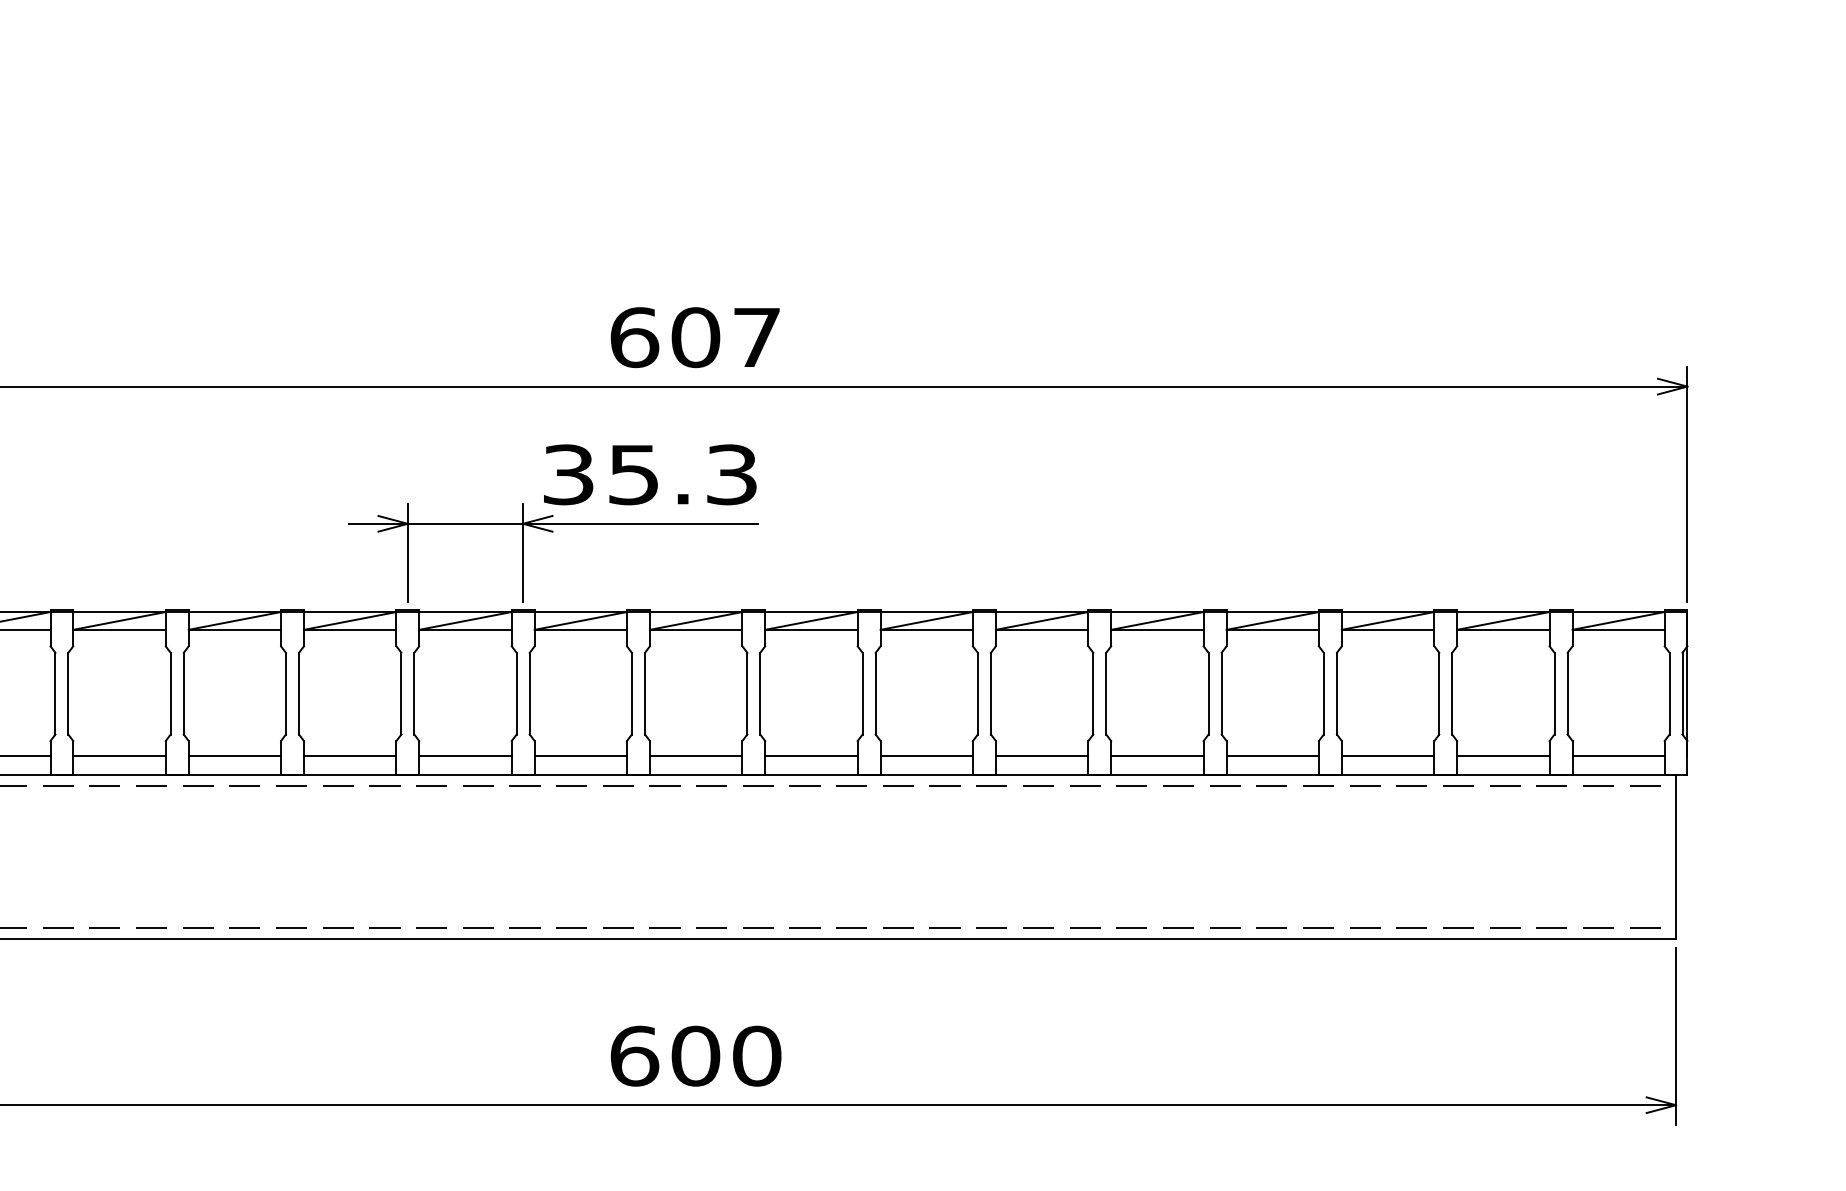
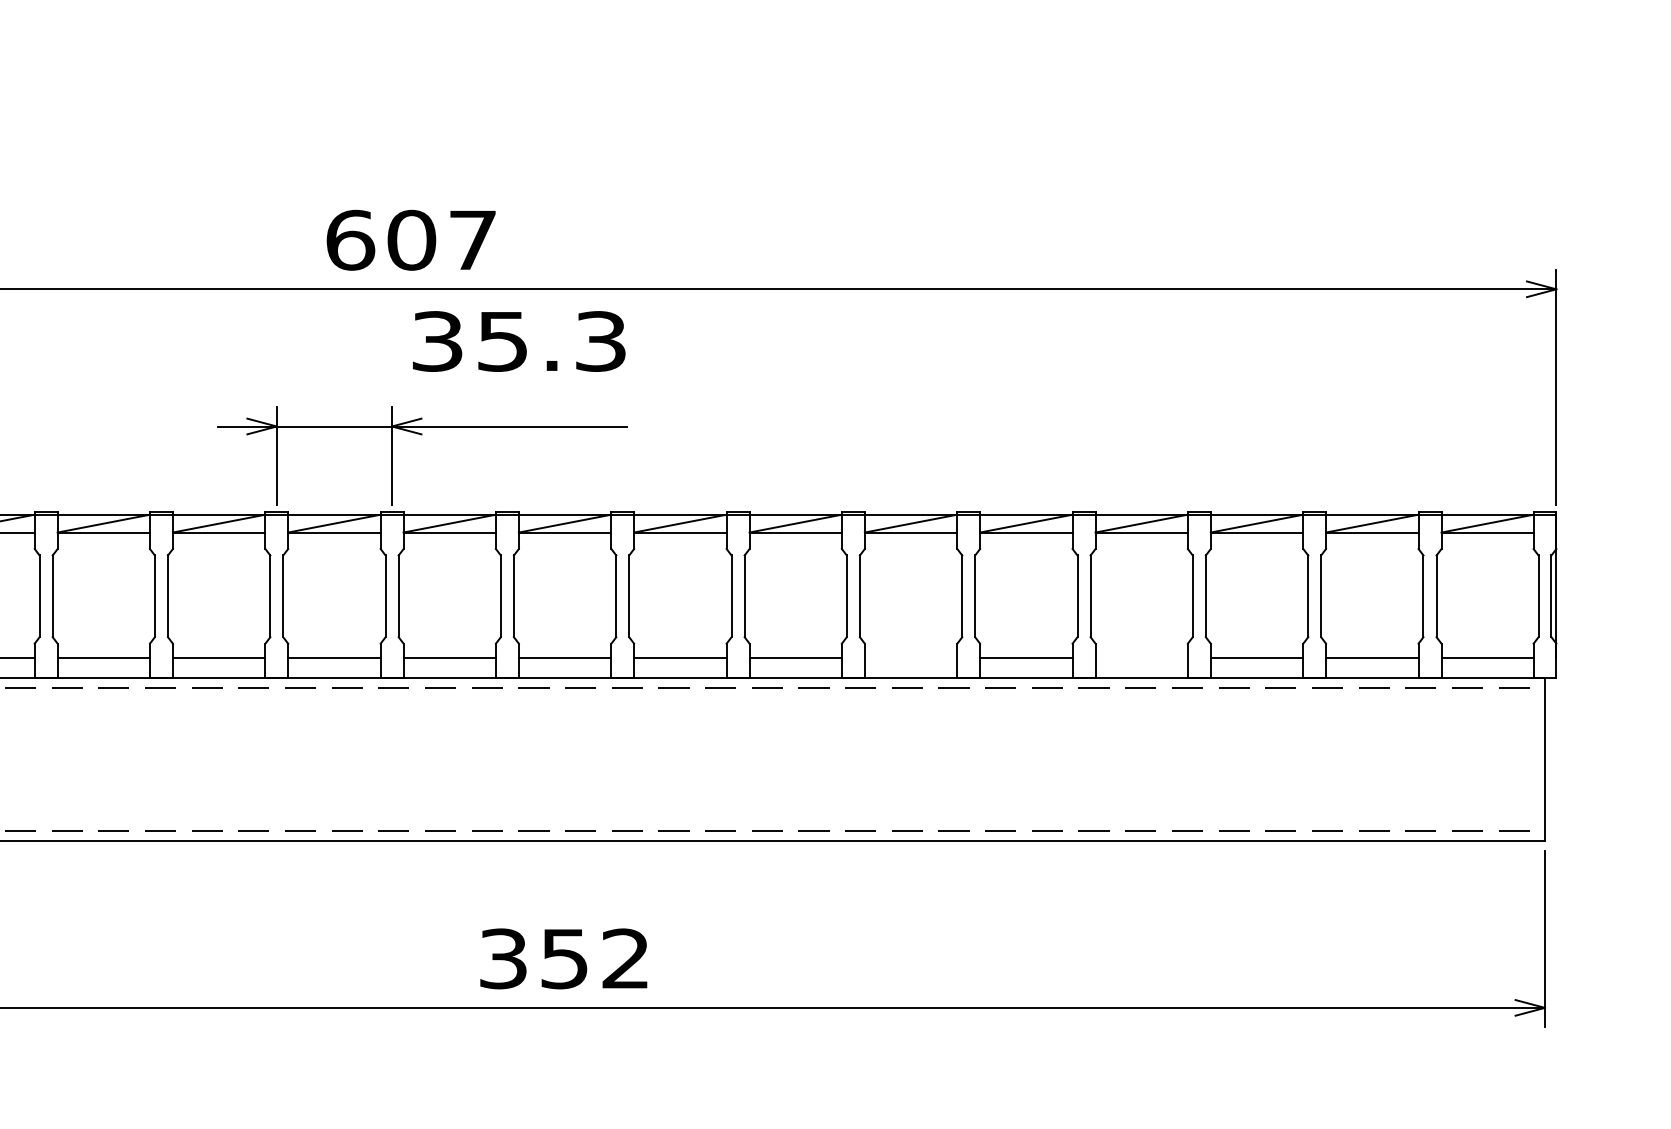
text: (694, 337) -> (410, 240), moved
text: (650, 474) -> (519, 341), moved
line: (1041, 755) -> (910, 658), removed
line: (1272, 755) -> (1141, 658), removed
text: (695, 1055) -> (564, 958), 600 -> 352

